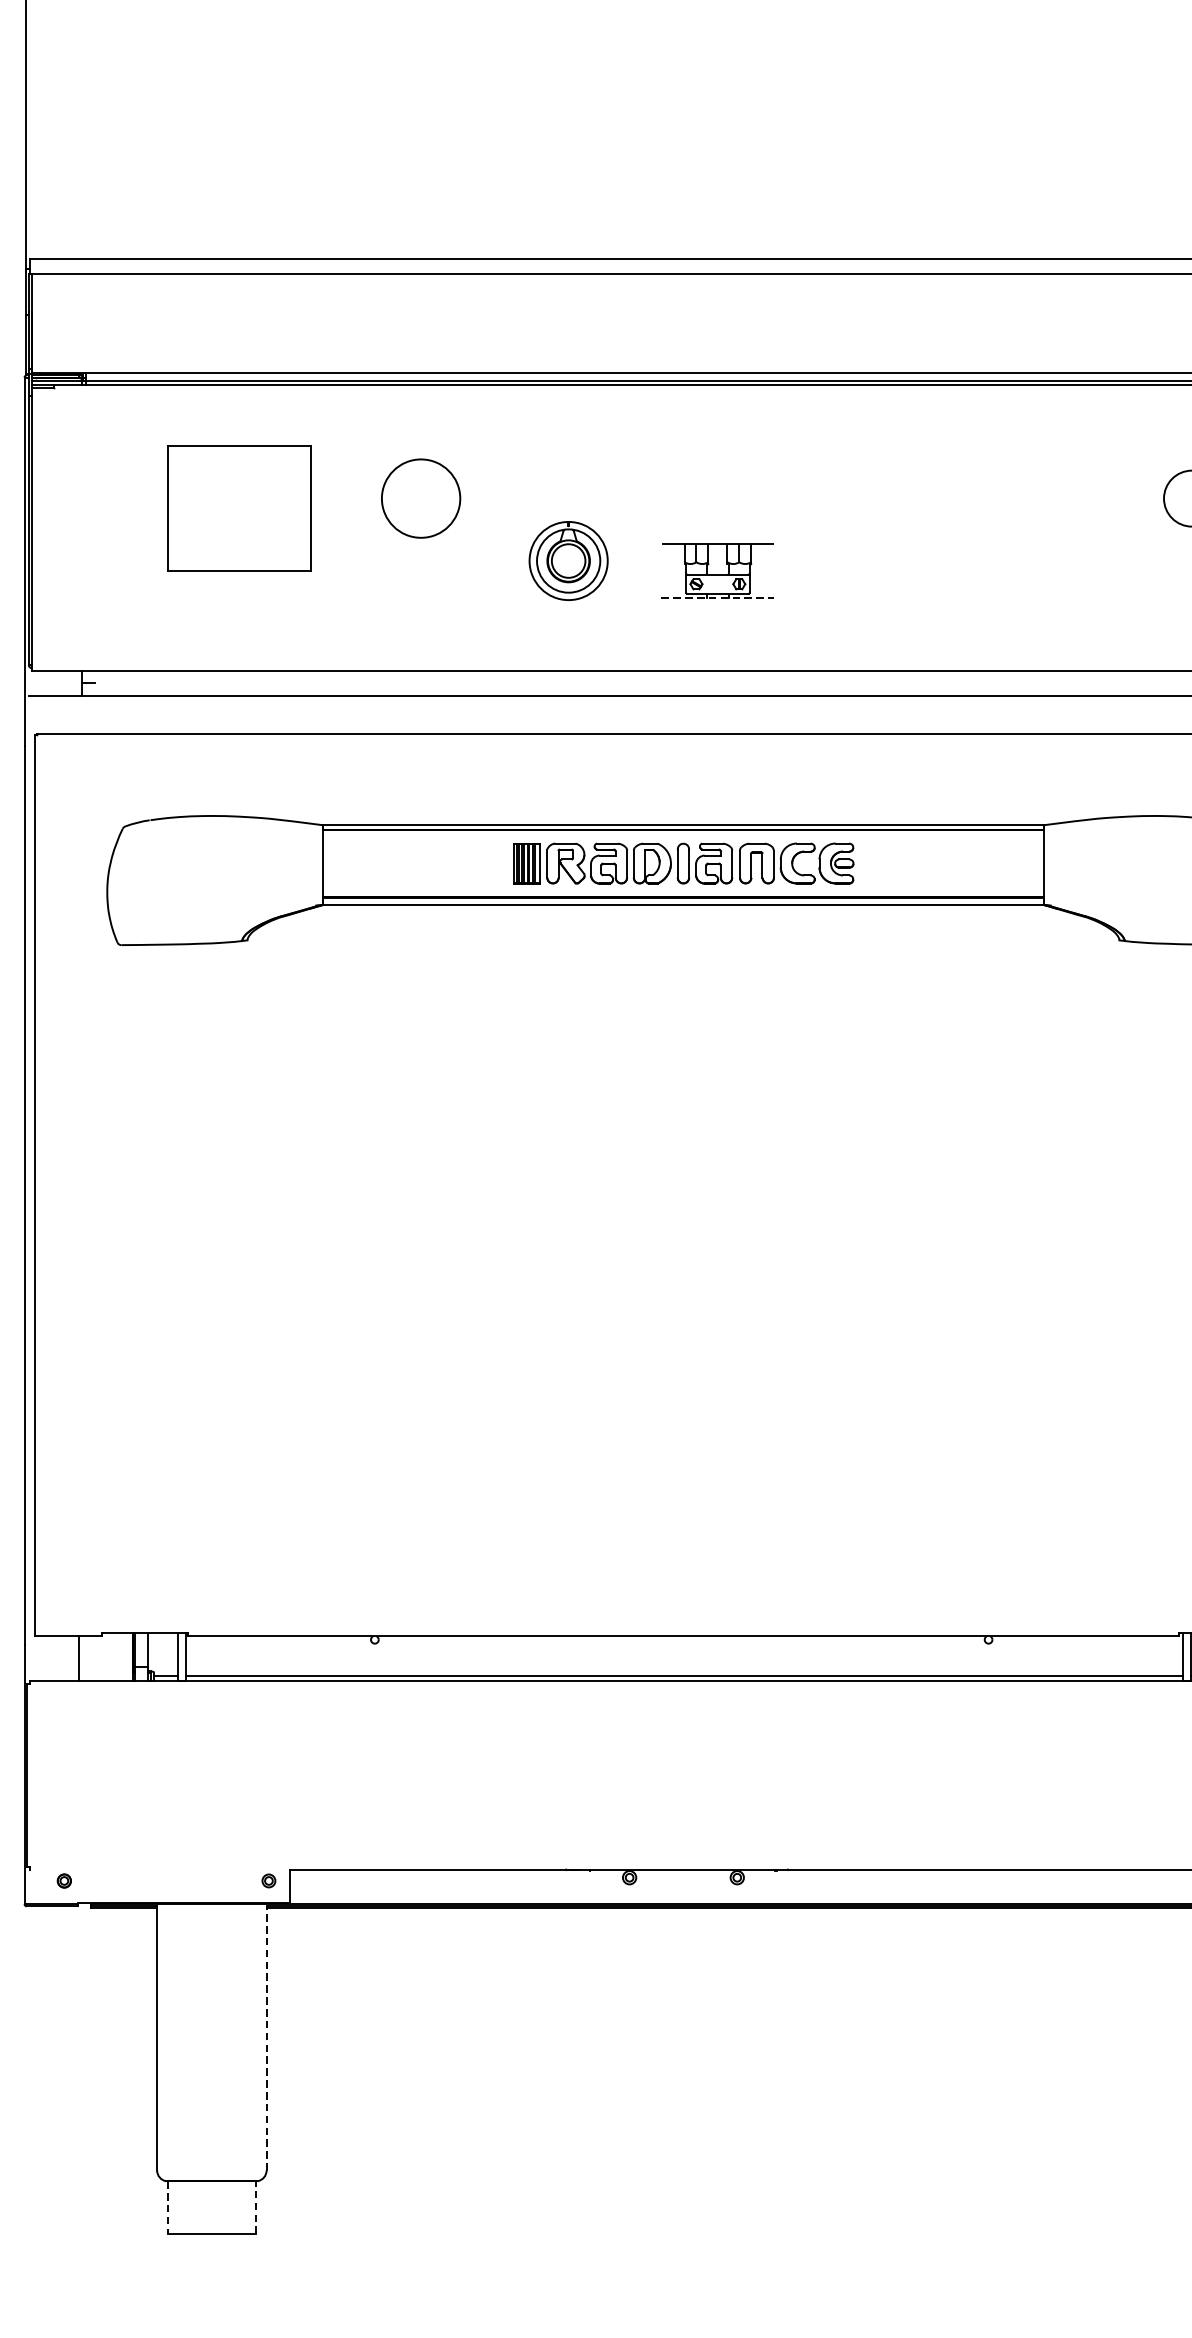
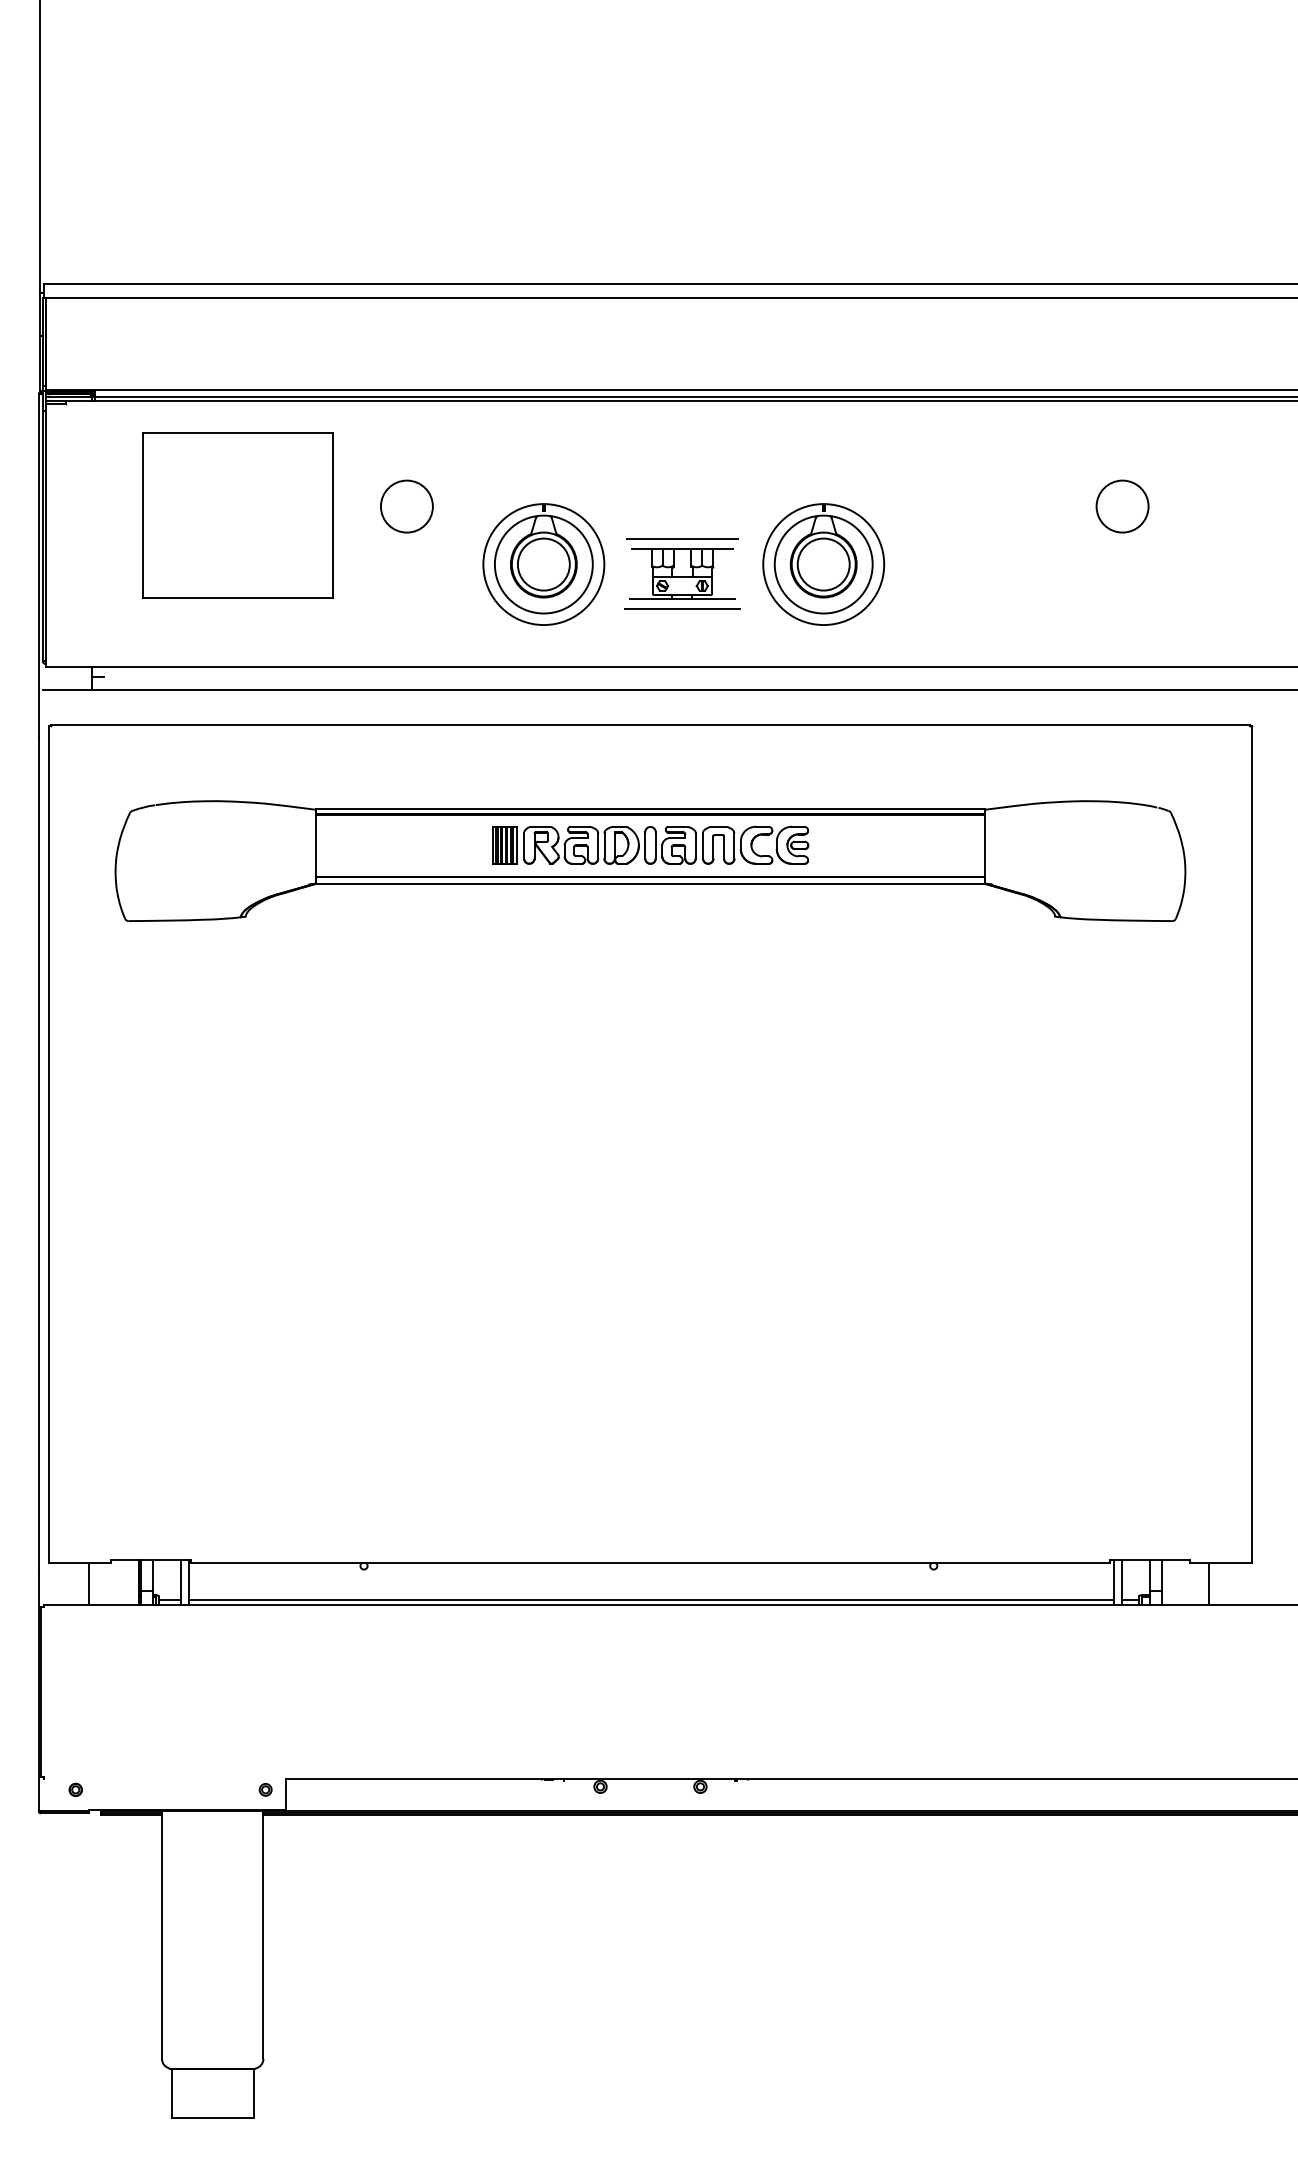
circle: (420, 498) -> (406, 506), size x0.71
part: (238, 508) -> (237, 515), size x1.43
line: (716, 532) -> (681, 538), added
part: (568, 561) -> (543, 564), size x1.67
part: (869, 561) -> (823, 564), added
line: (717, 598) -> (682, 599), dashed -> solid
line: (717, 609) -> (682, 609), added
line: (266, 2037) -> (263, 1935), dashed -> solid
line: (255, 2206) -> (253, 2092), dashed -> solid
line: (167, 2208) -> (171, 2093), dashed -> solid

